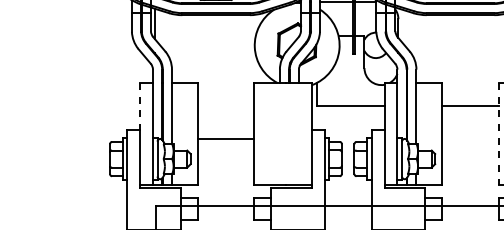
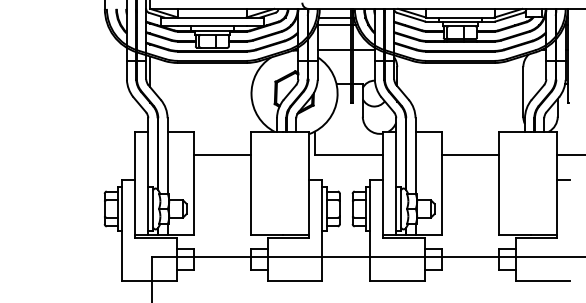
line: (140, 107) -> (135, 156), dashed -> solid
line: (498, 133) -> (498, 183), dashed -> solid
line: (225, 138) -> (221, 155), moved

